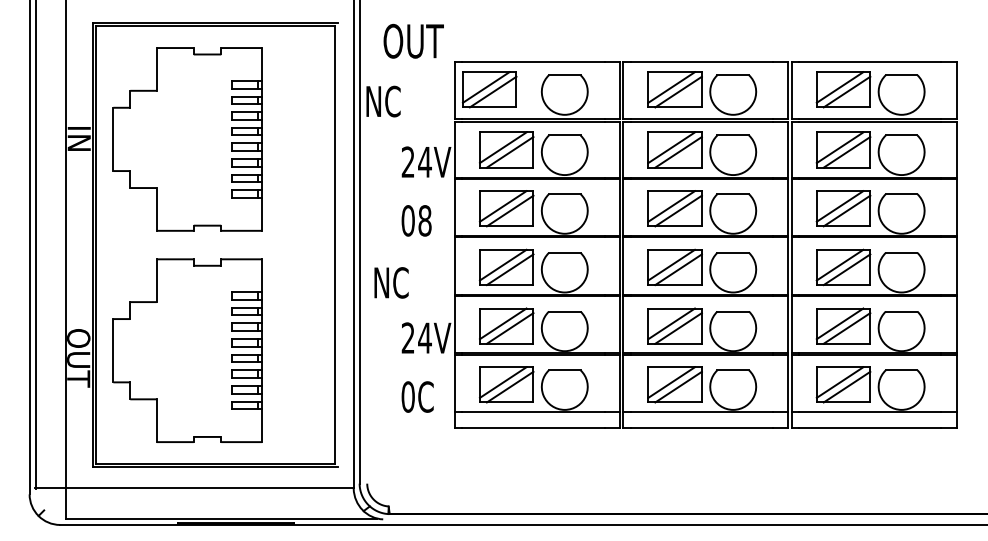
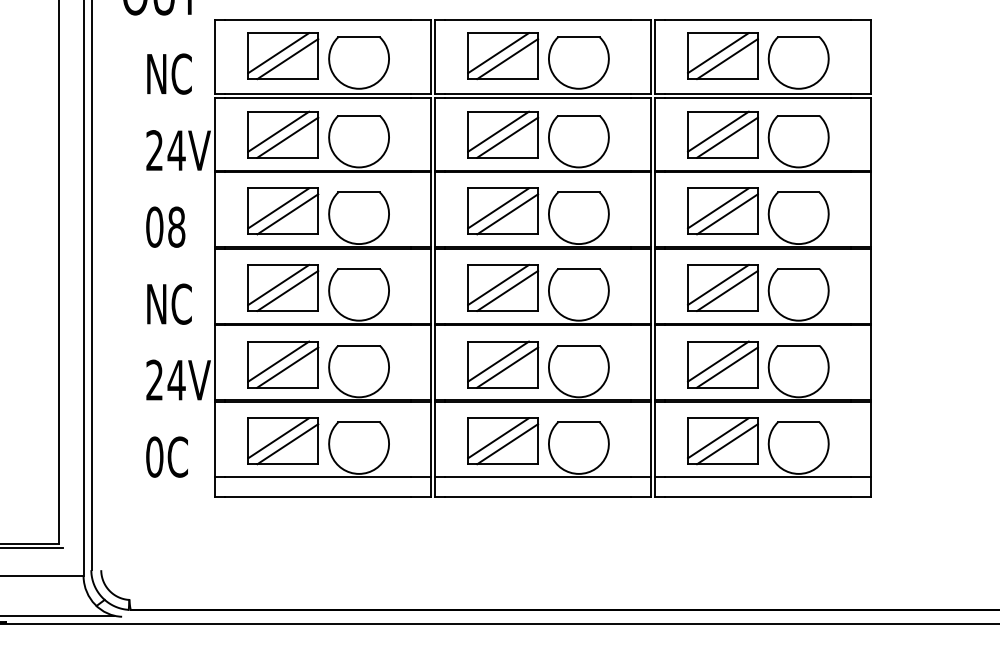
part: (489, 89) -> (283, 55), moved
text: (383, 101) -> (169, 73), moved
text: (391, 282) -> (169, 303), moved

